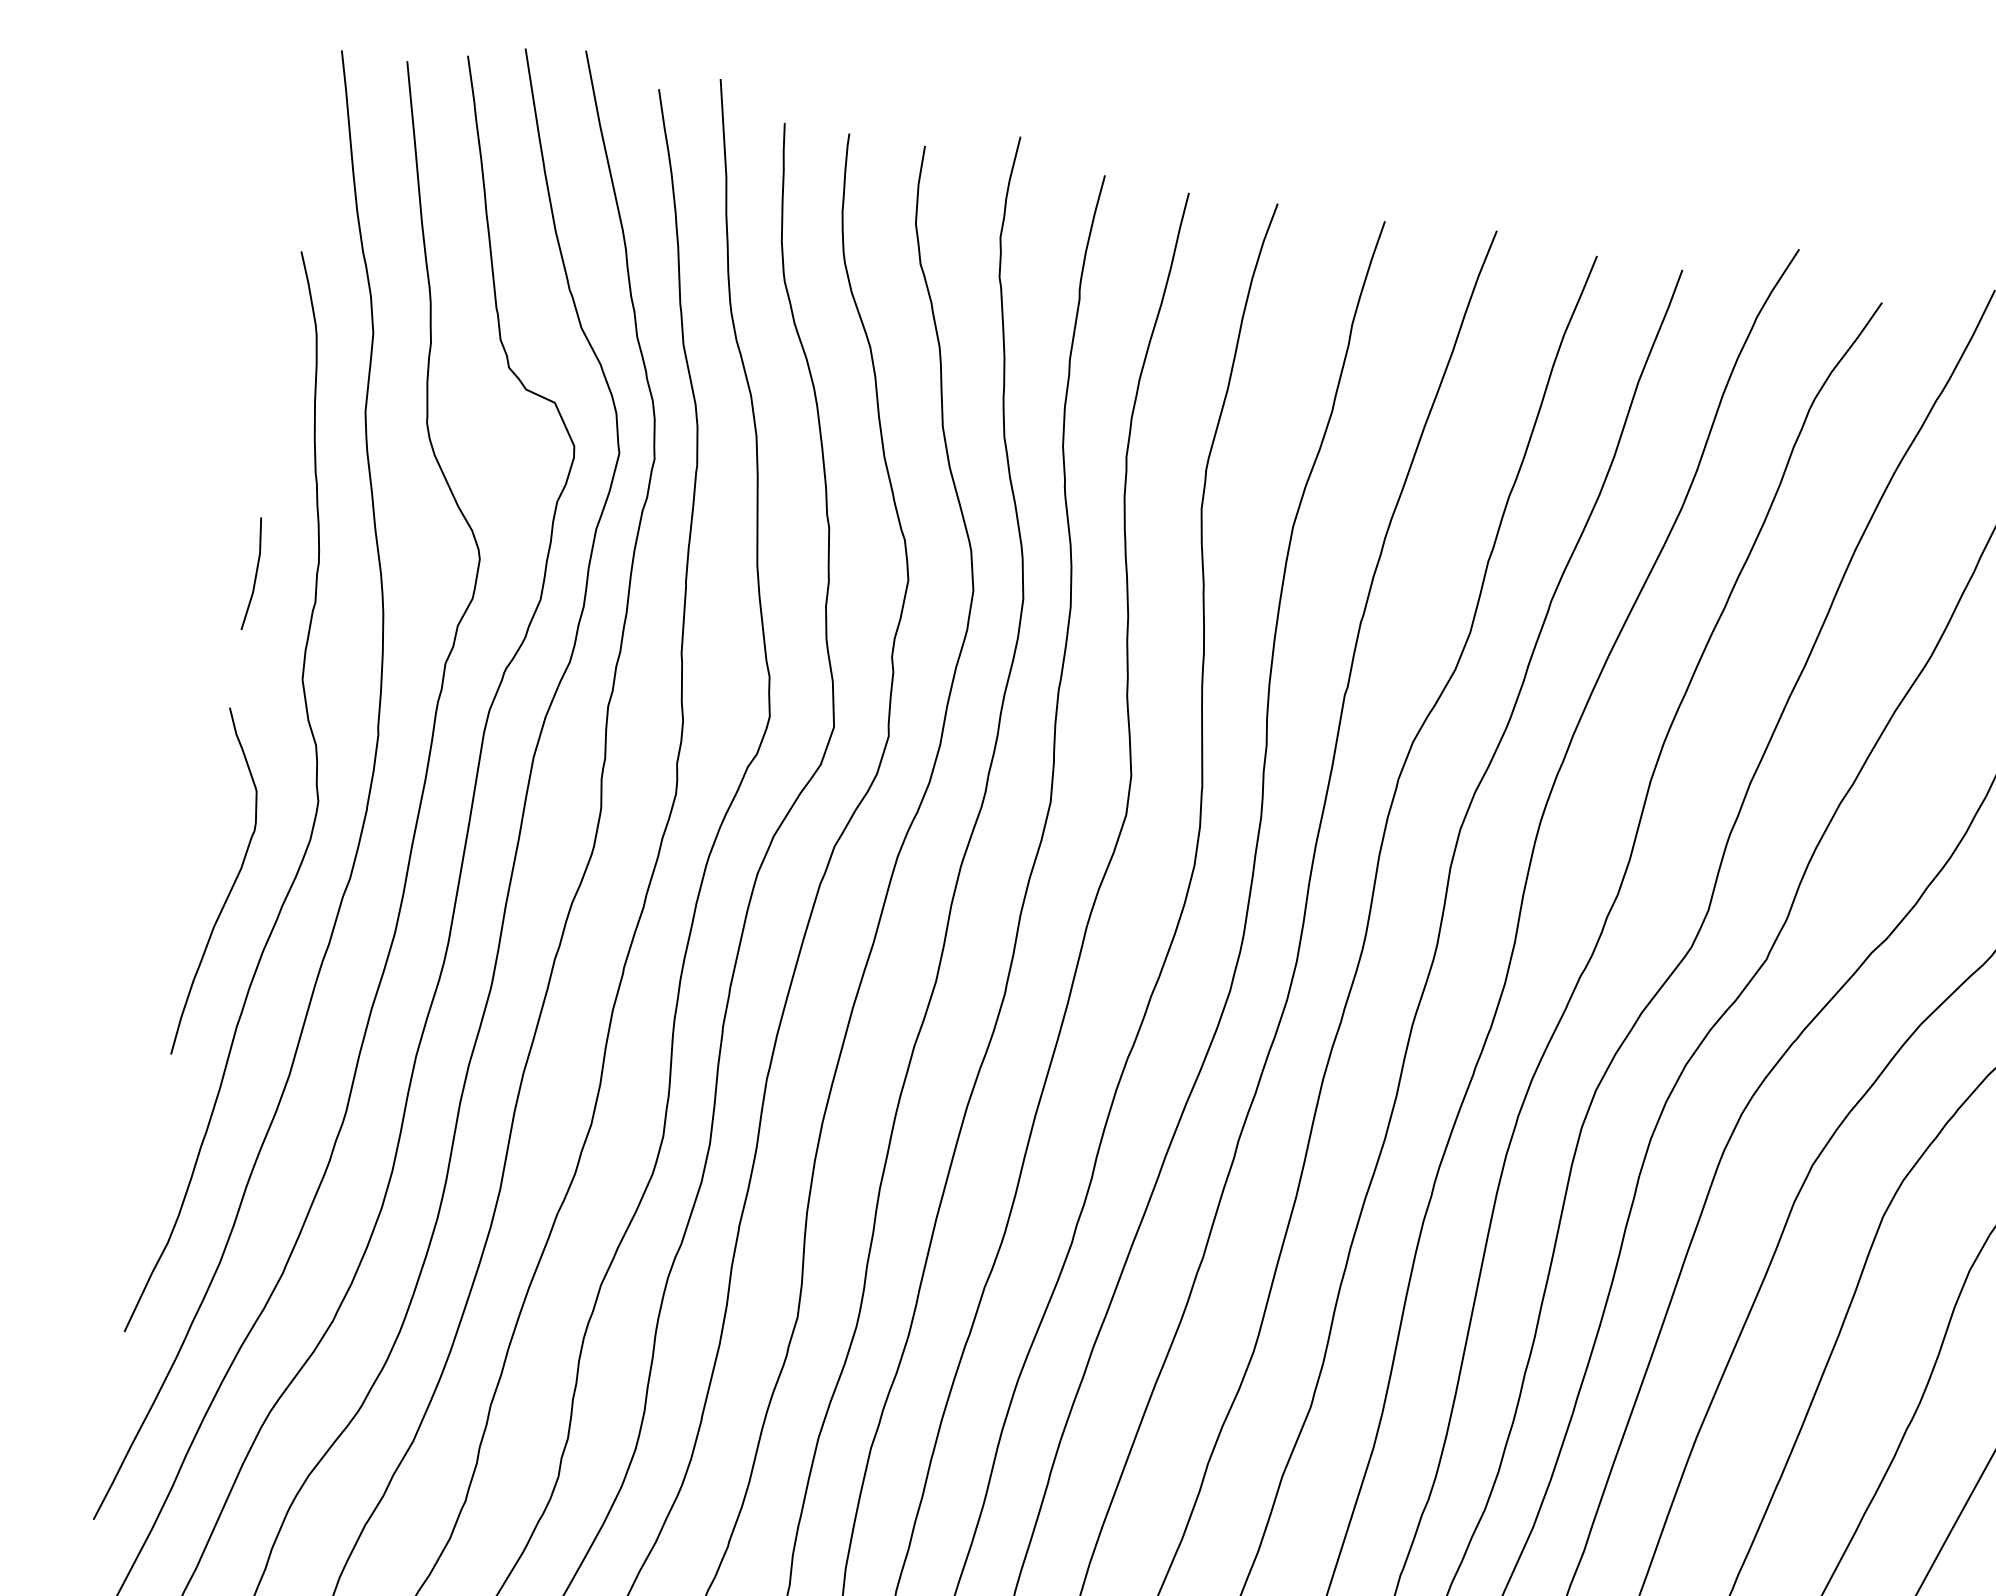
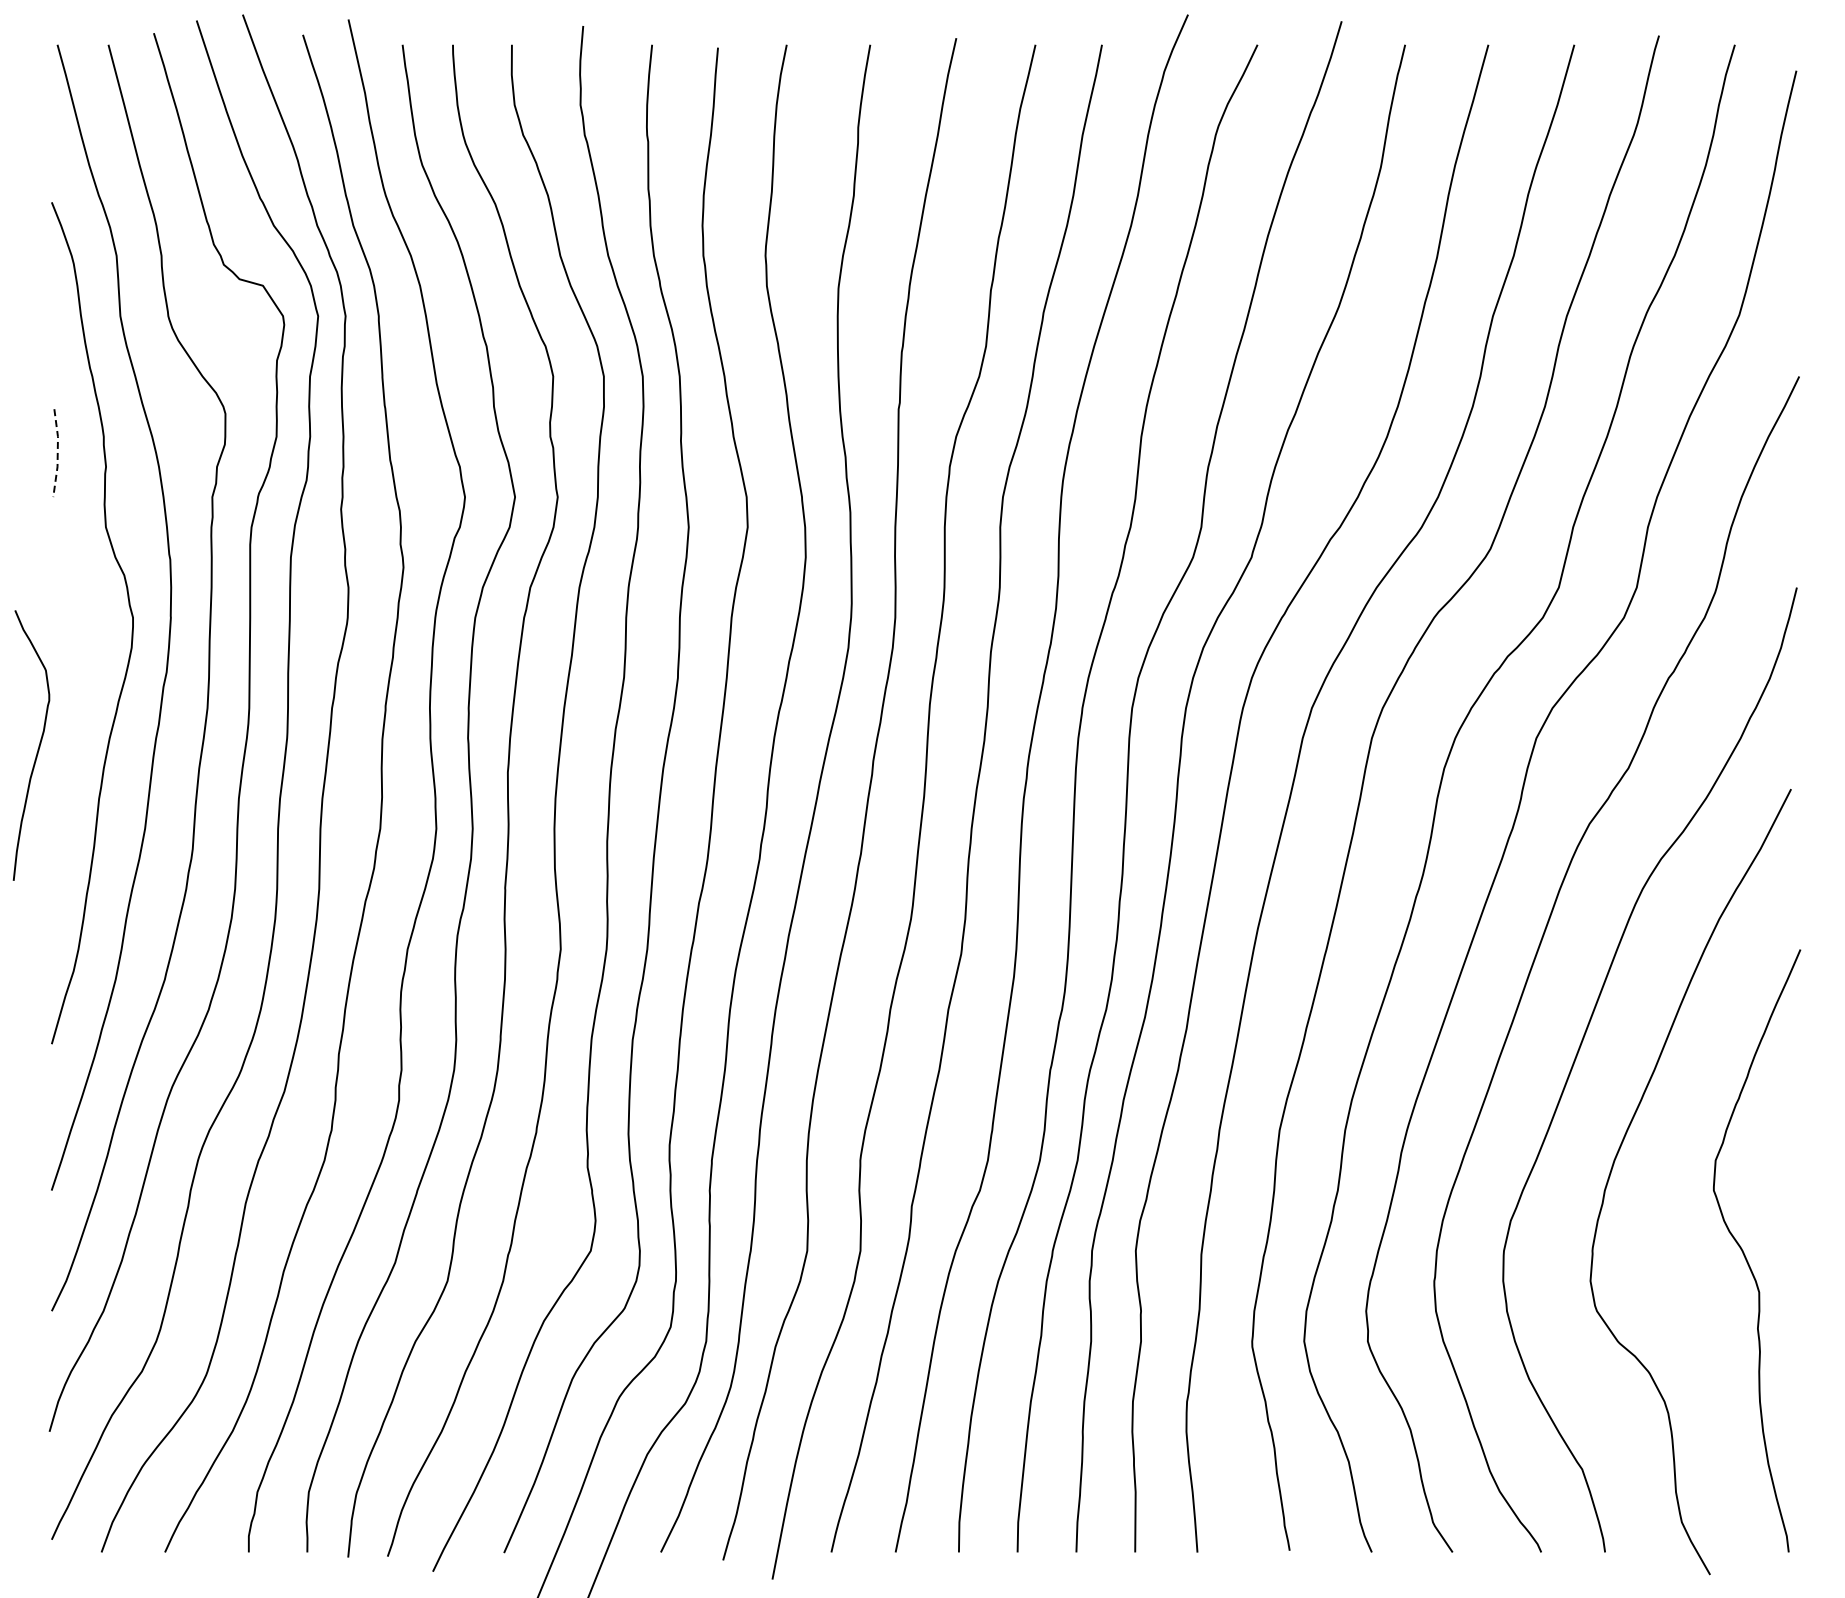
line: (255, 574) -> (57, 453), solid -> dashed
curve: (231, 885) -> (38, 745), moved

